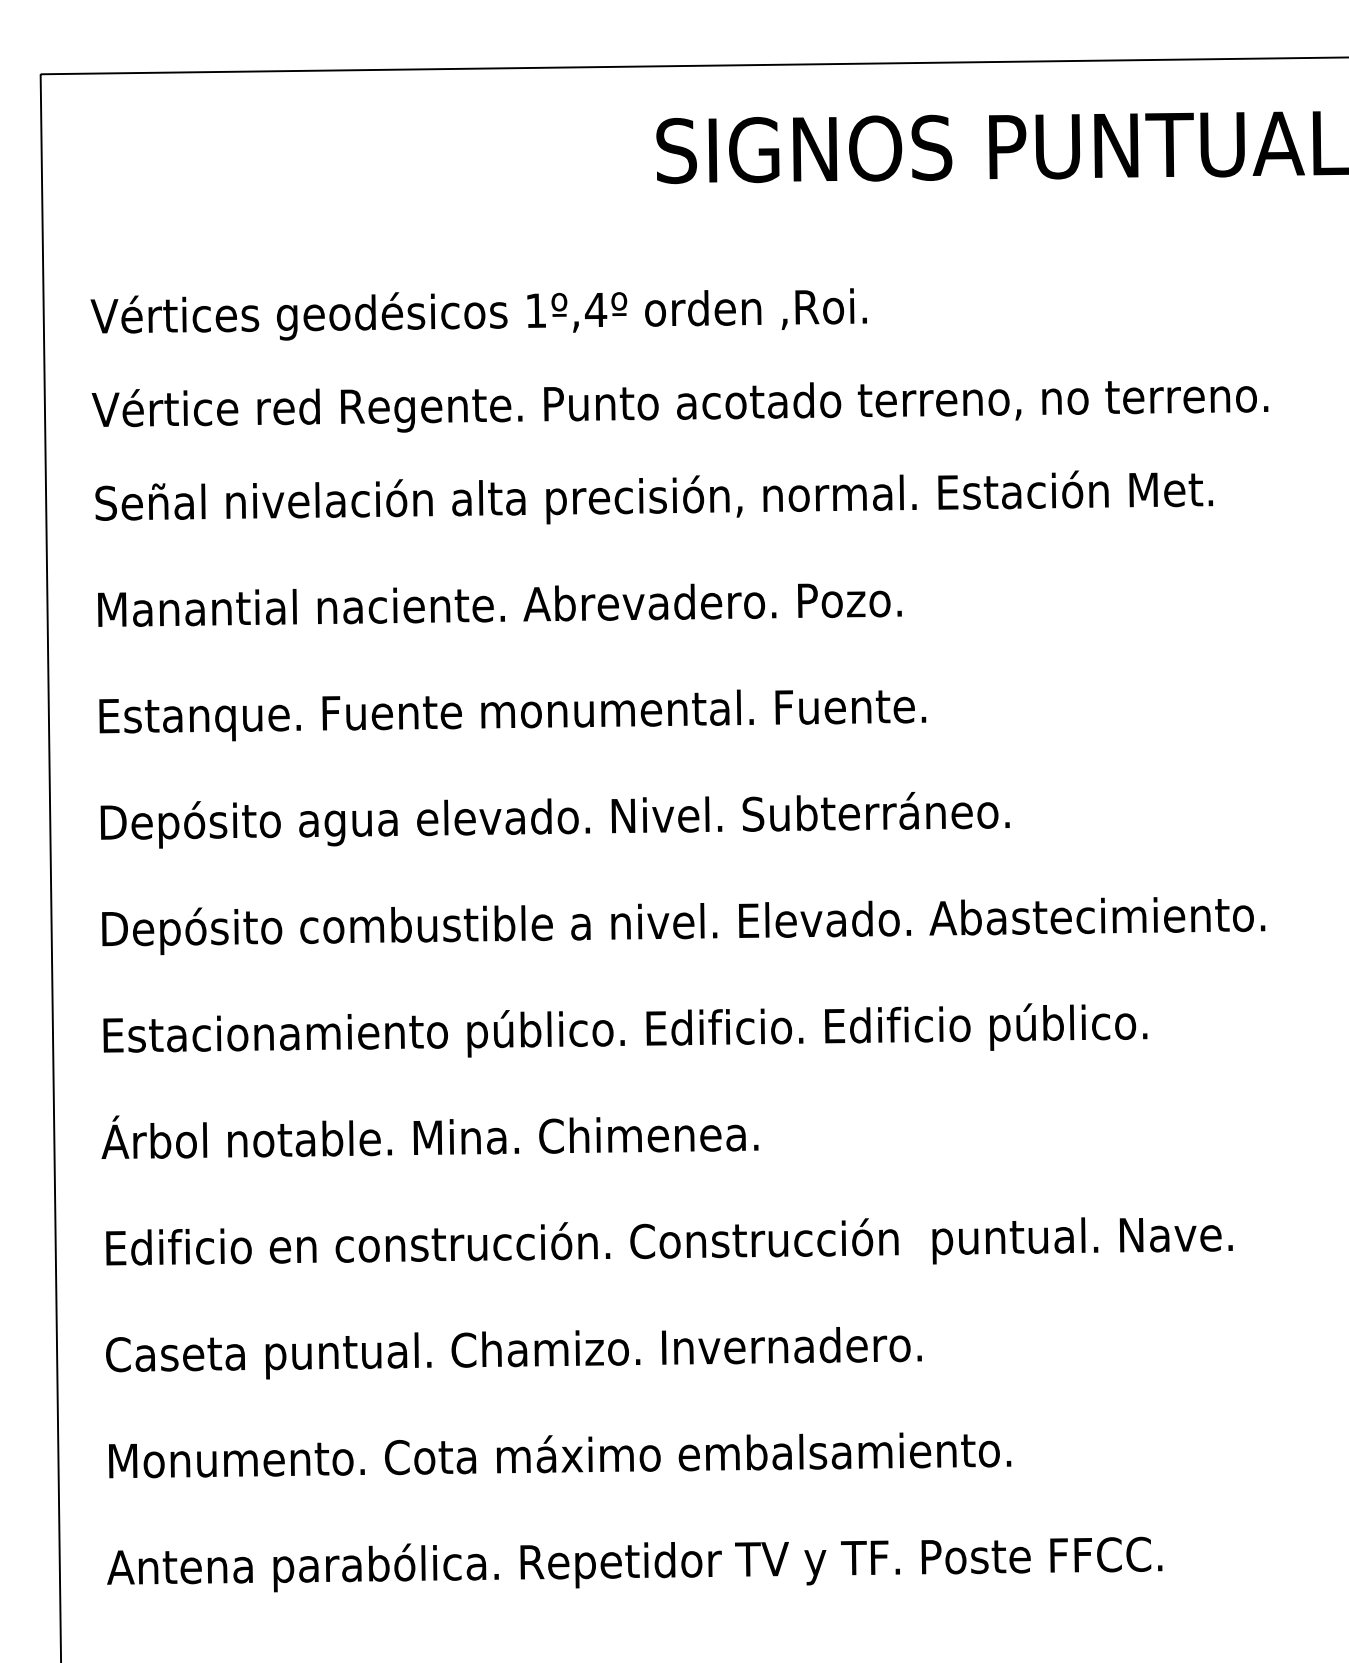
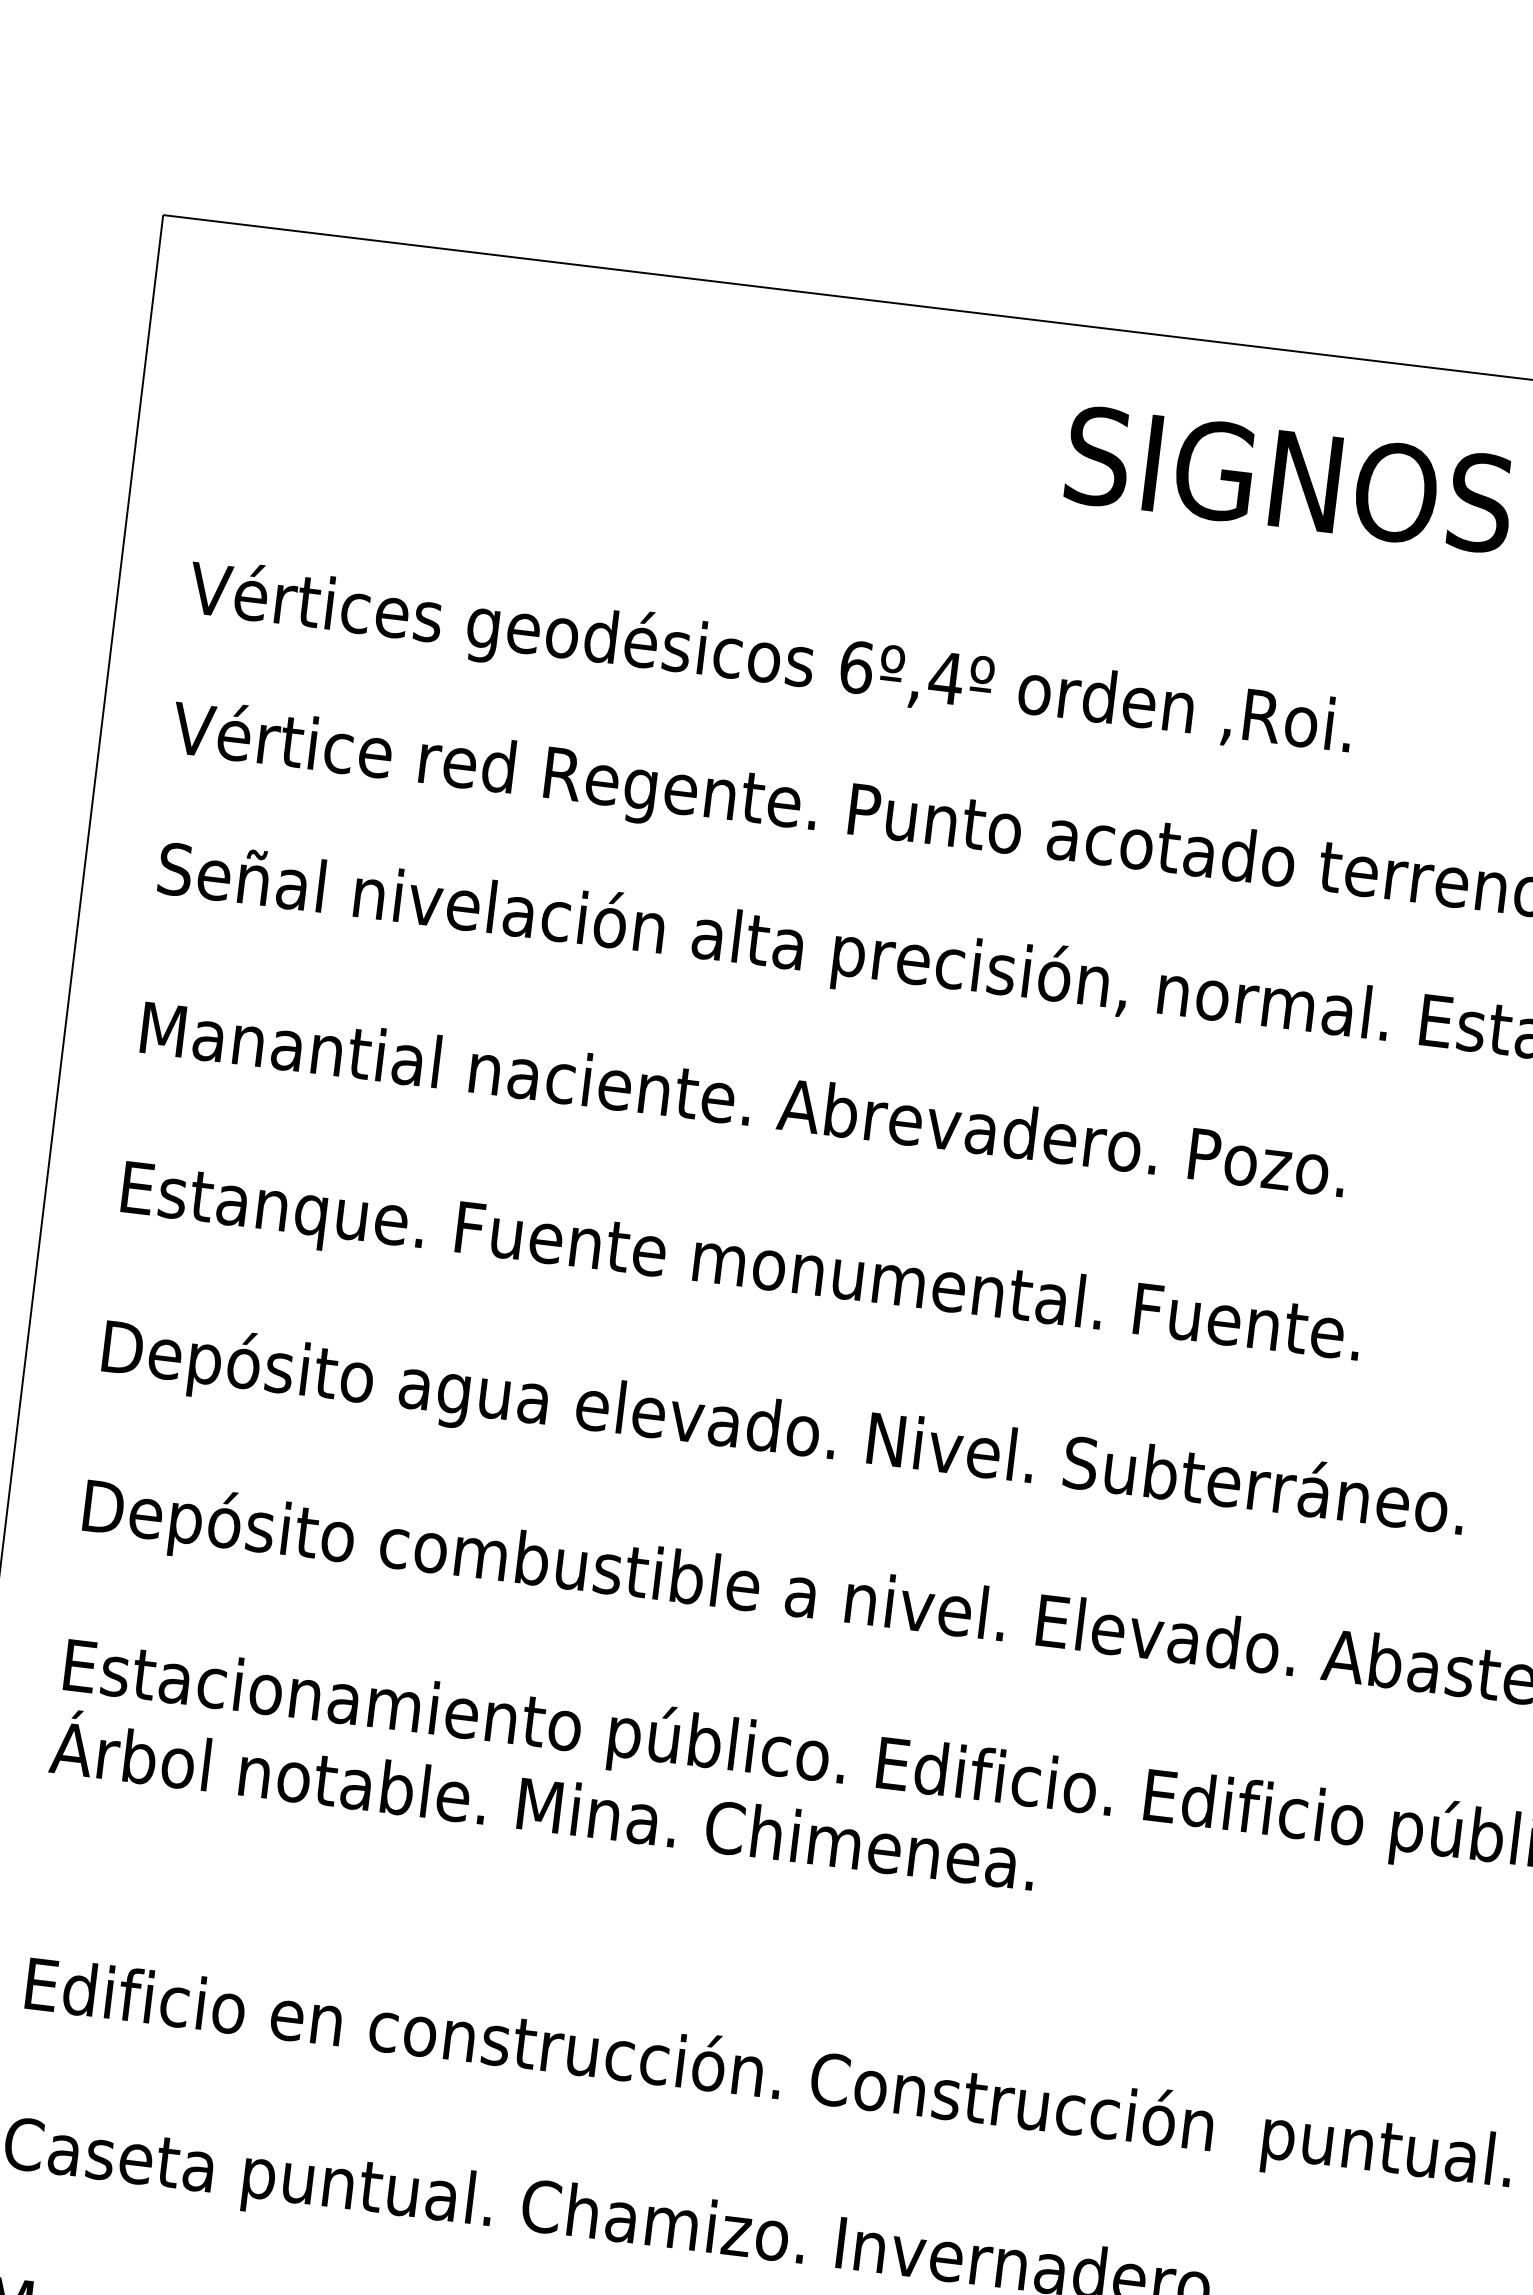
text: (535, 310) -> (855, 666), 1º,4º -> 6º,4º
text: (429, 1136) -> (542, 1804), moved

